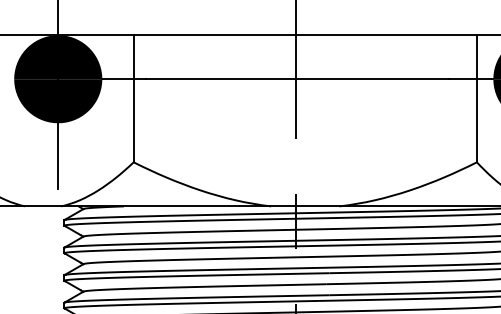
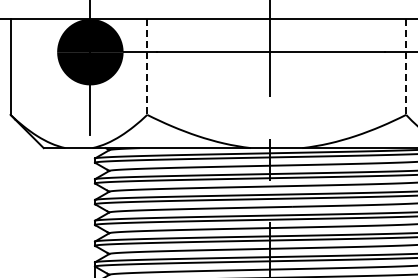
line: (133, 99) -> (147, 67), solid -> dashed
line: (477, 99) -> (406, 67), solid -> dashed

